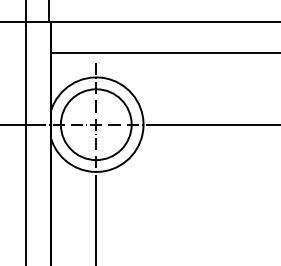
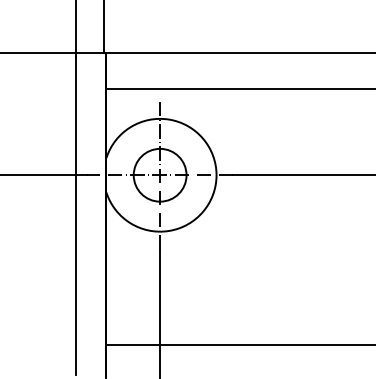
circle: (95, 124) -> (159, 174), size x0.62

